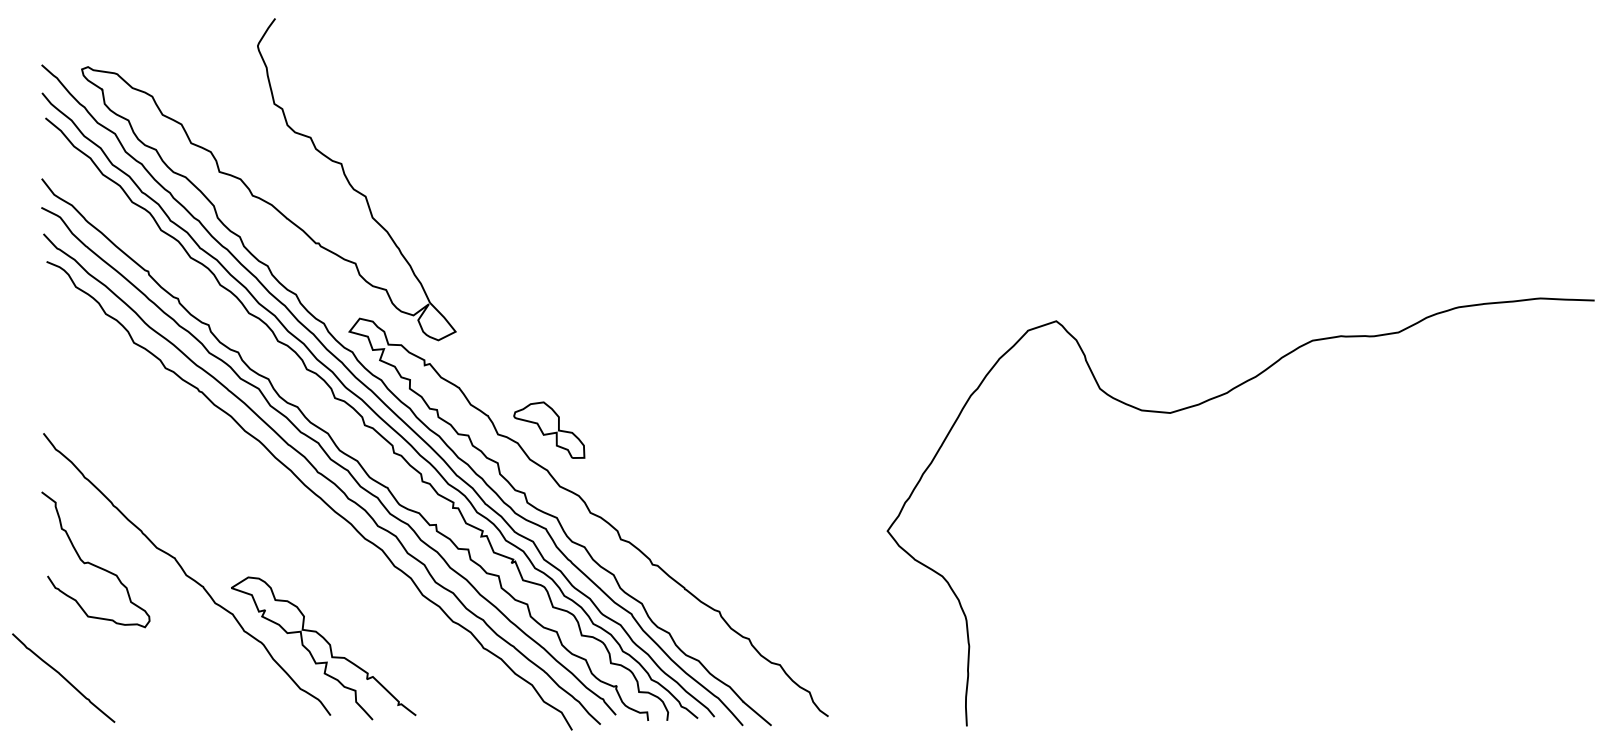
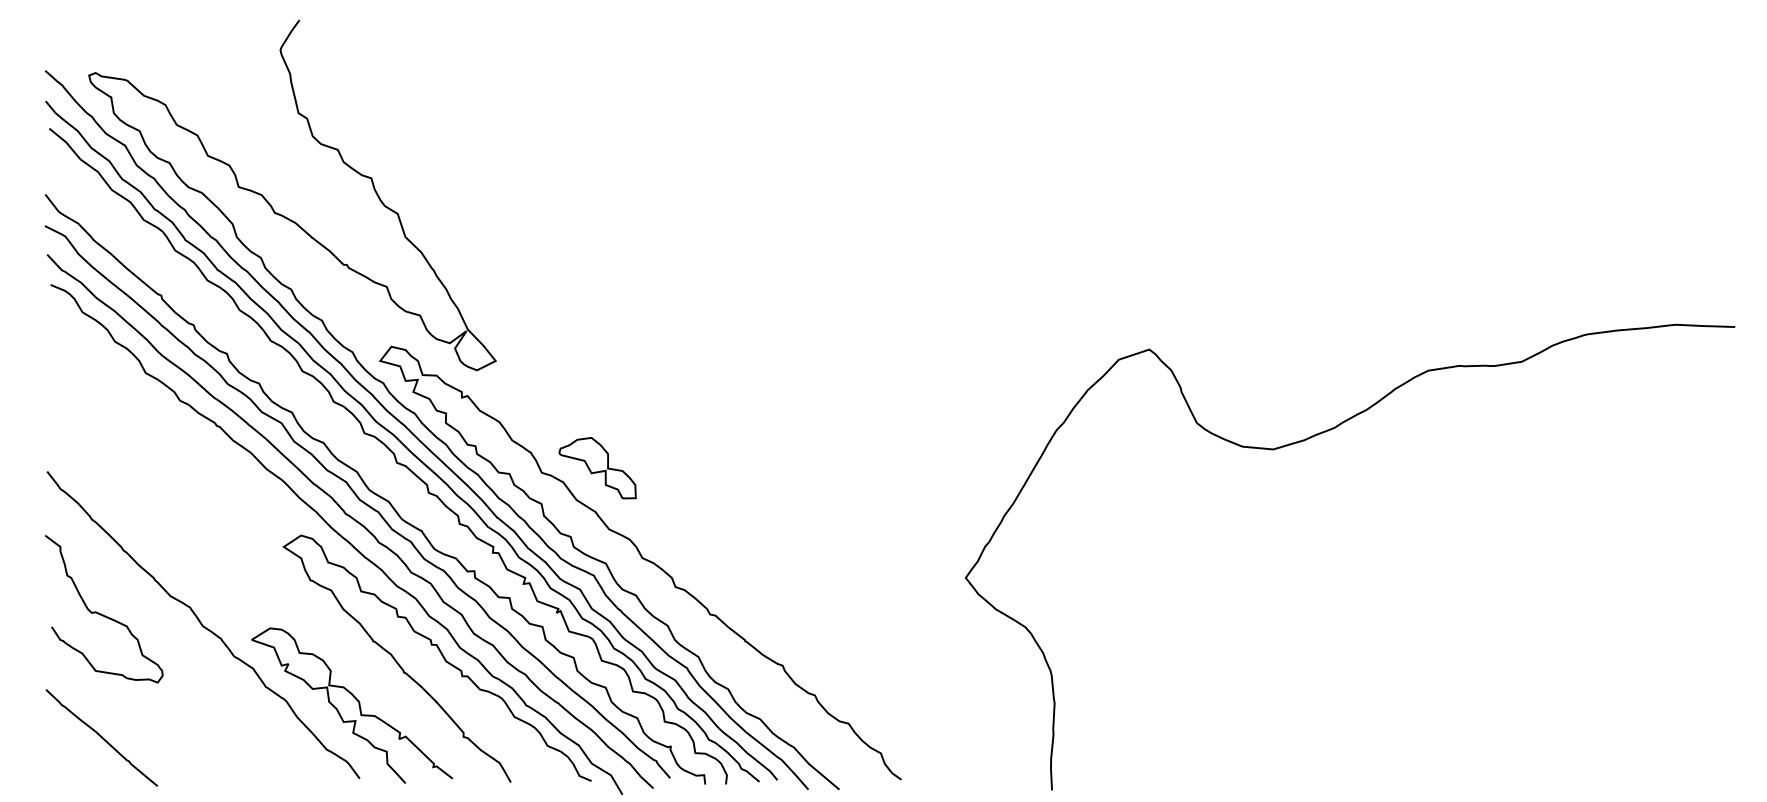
curve: (406, 603) -> (442, 656), added
curve: (63, 677) -> (101, 737), moved

